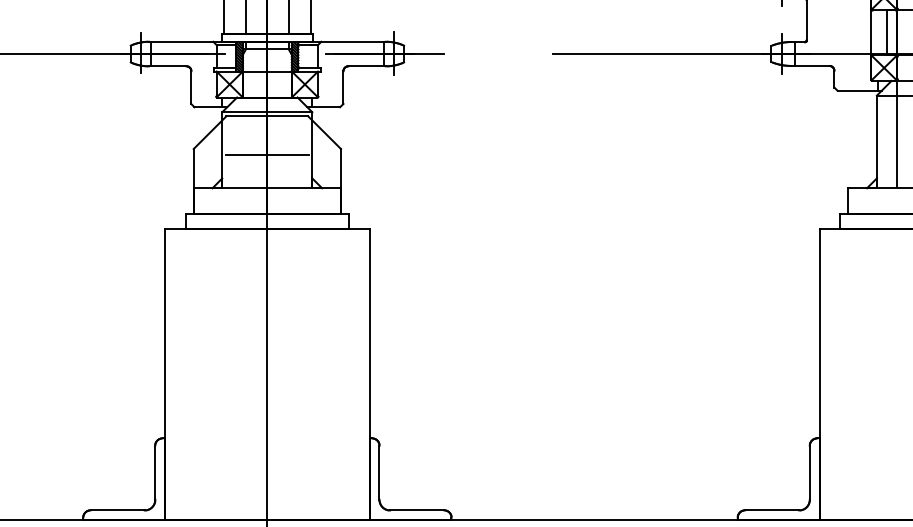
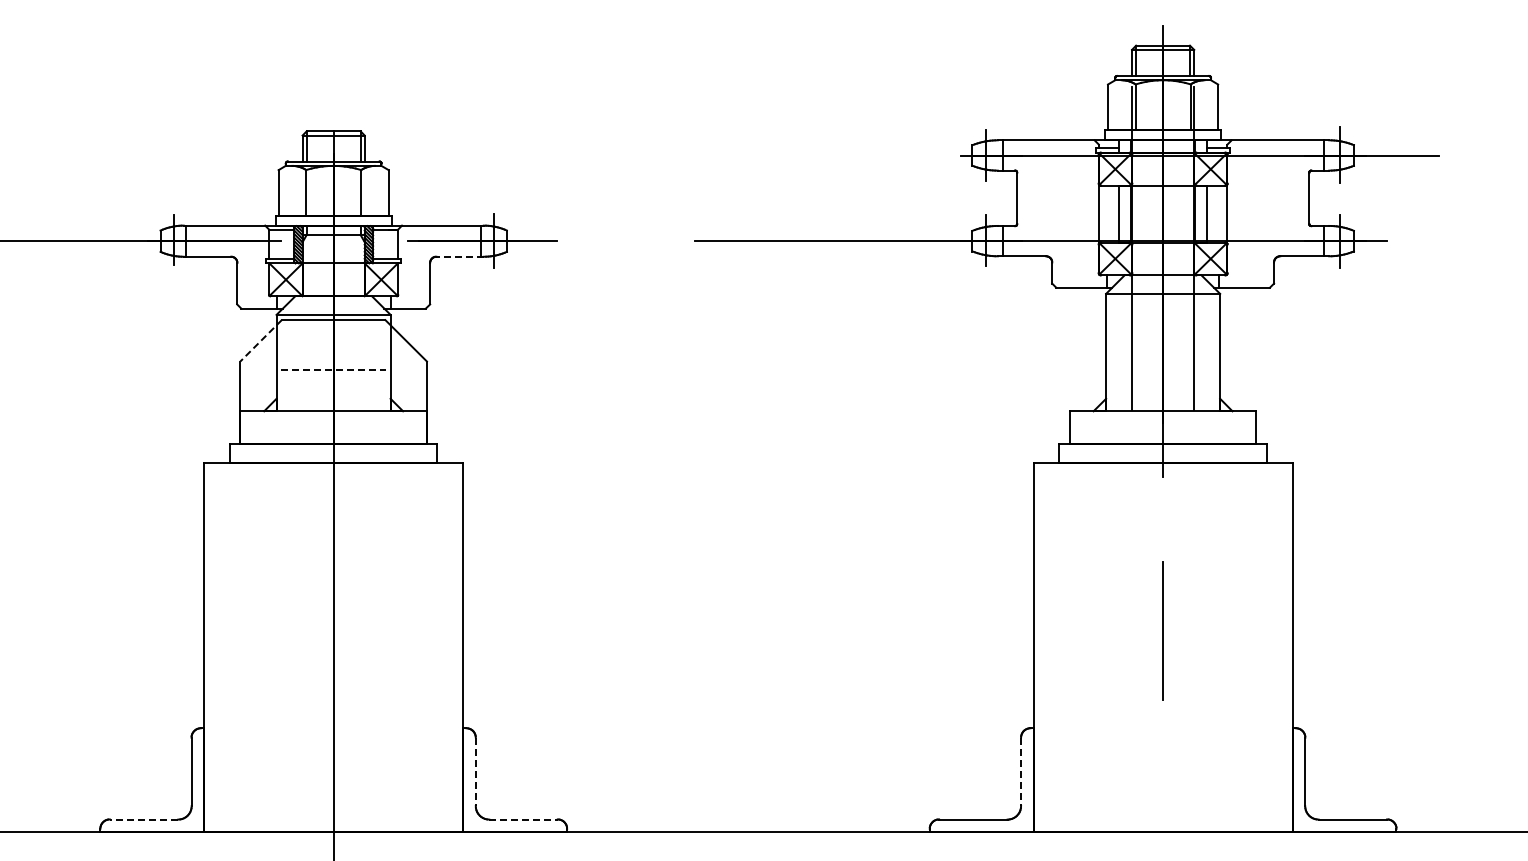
line: (367, 66) -> (460, 256), solid -> dashed
line: (209, 133) -> (260, 341), solid -> dashed
line: (268, 155) -> (334, 369), solid -> dashed
line: (379, 473) -> (475, 772), solid -> dashed
line: (810, 473) -> (1021, 772), solid -> dashed
line: (117, 510) -> (143, 819), solid -> dashed
line: (417, 510) -> (523, 819), solid -> dashed

